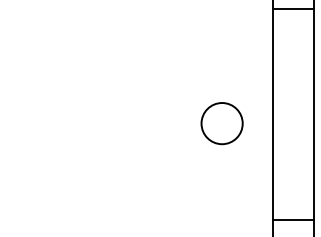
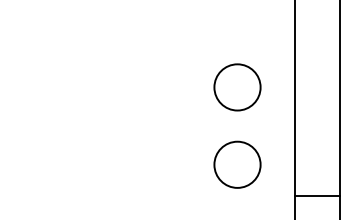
circle: (221, 192) -> (236, 164), added

